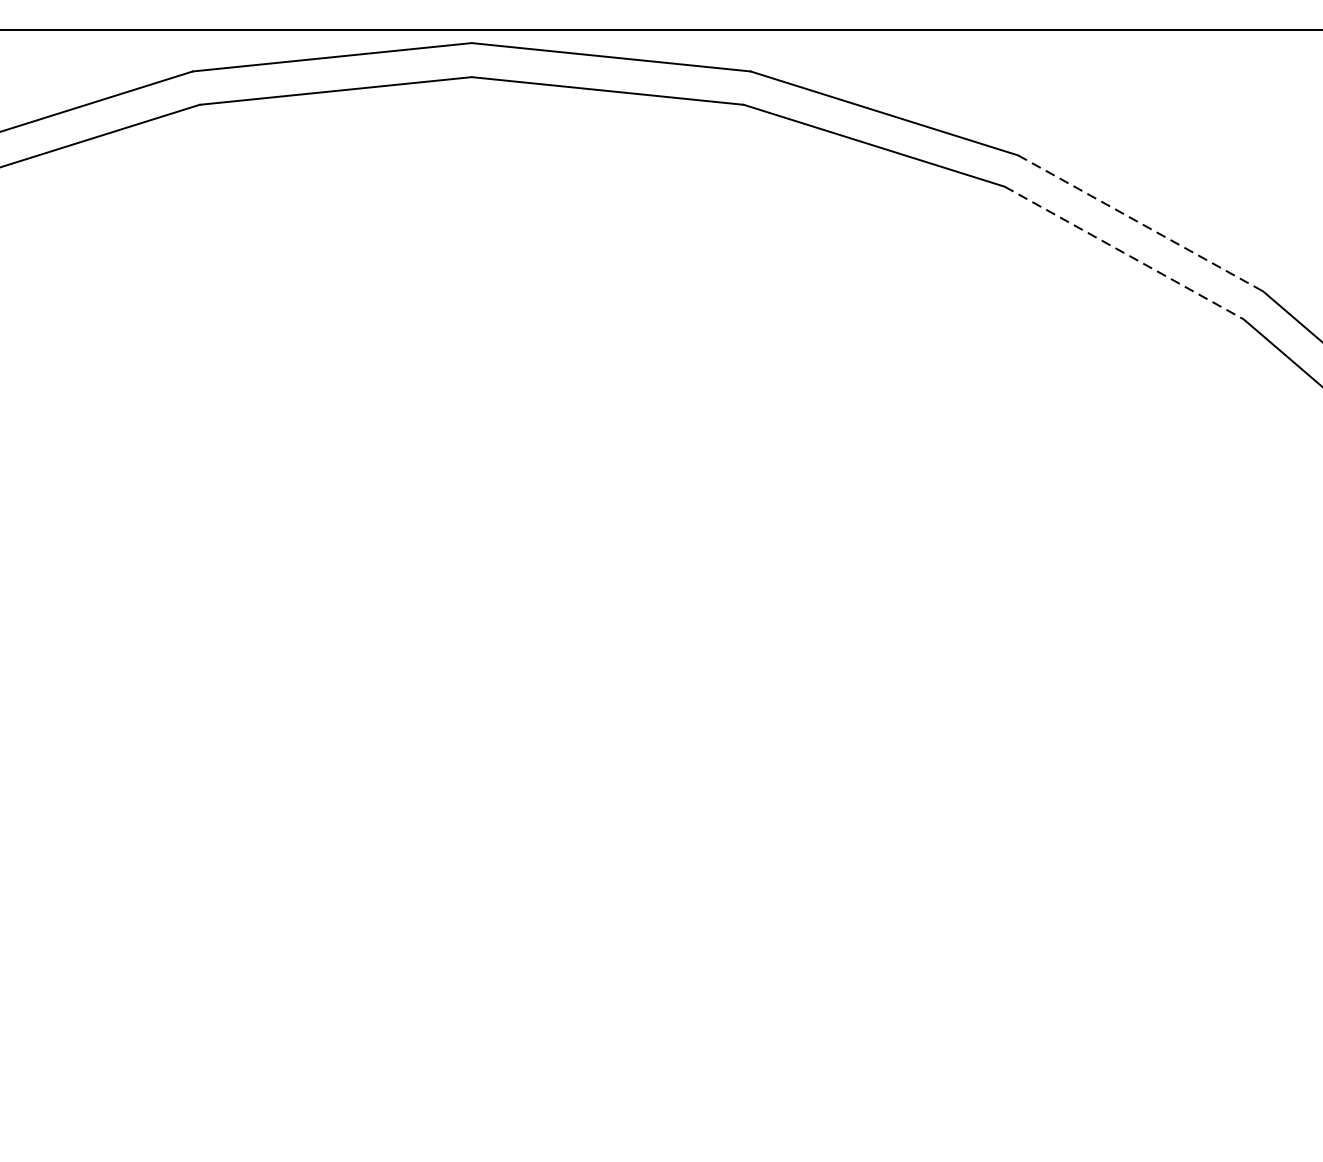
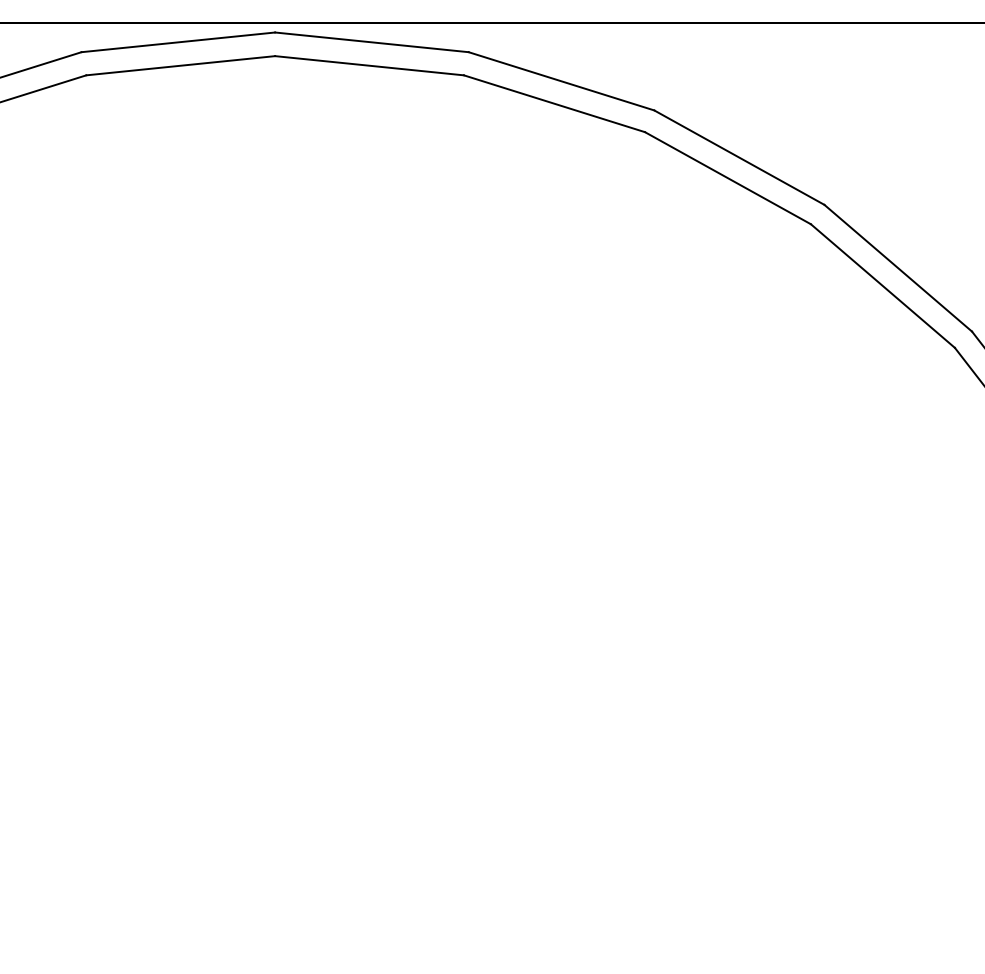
line: (1140, 223) -> (739, 157), dashed -> solid
line: (1123, 253) -> (727, 178), dashed -> solid

